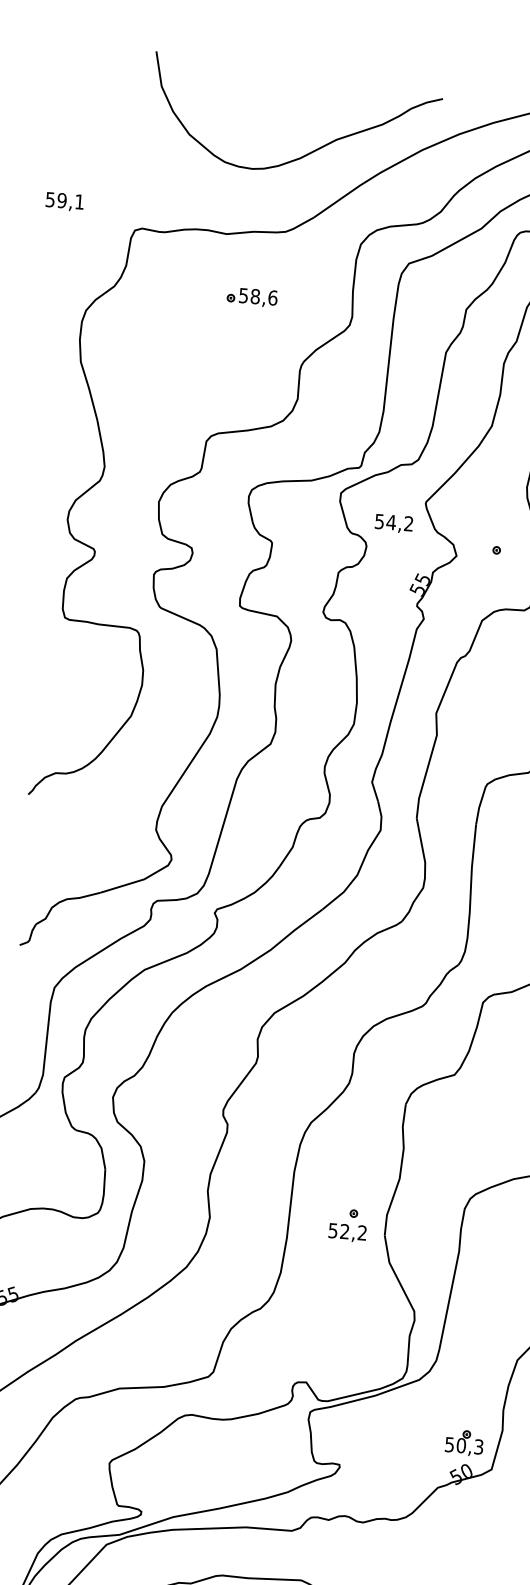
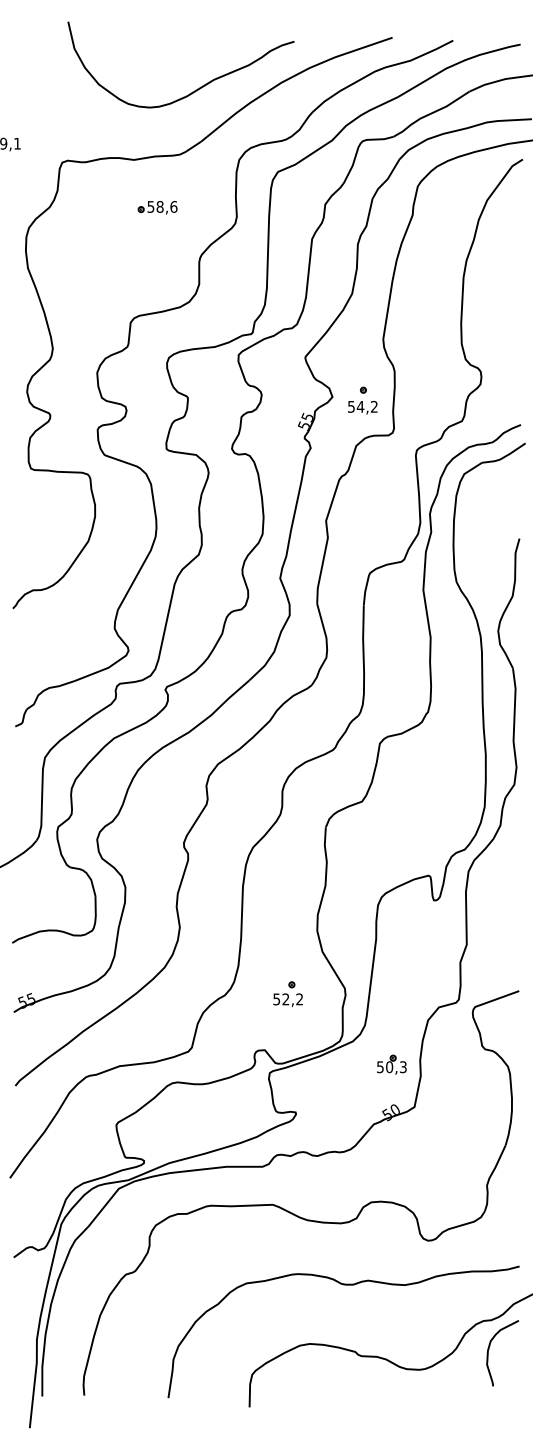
text: (393, 523) -> (362, 407), moved
part: (347, 1224) -> (287, 993), moved
part: (464, 1442) -> (391, 1064), moved

